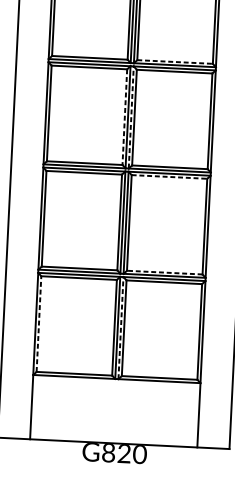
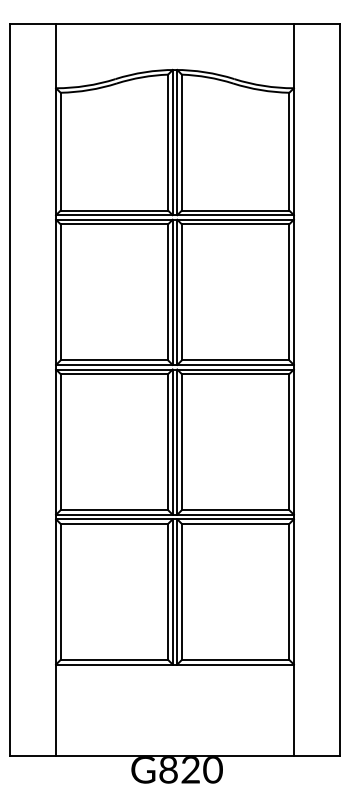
line: (175, 61) -> (235, 210), dashed -> solid
line: (125, 117) -> (168, 292), dashed -> solid
line: (131, 117) -> (177, 292), dashed -> solid
line: (169, 177) -> (235, 374), dashed -> solid
line: (164, 272) -> (235, 510), dashed -> solid
line: (38, 323) -> (60, 591), dashed -> solid
line: (121, 327) -> (177, 591), dashed -> solid

